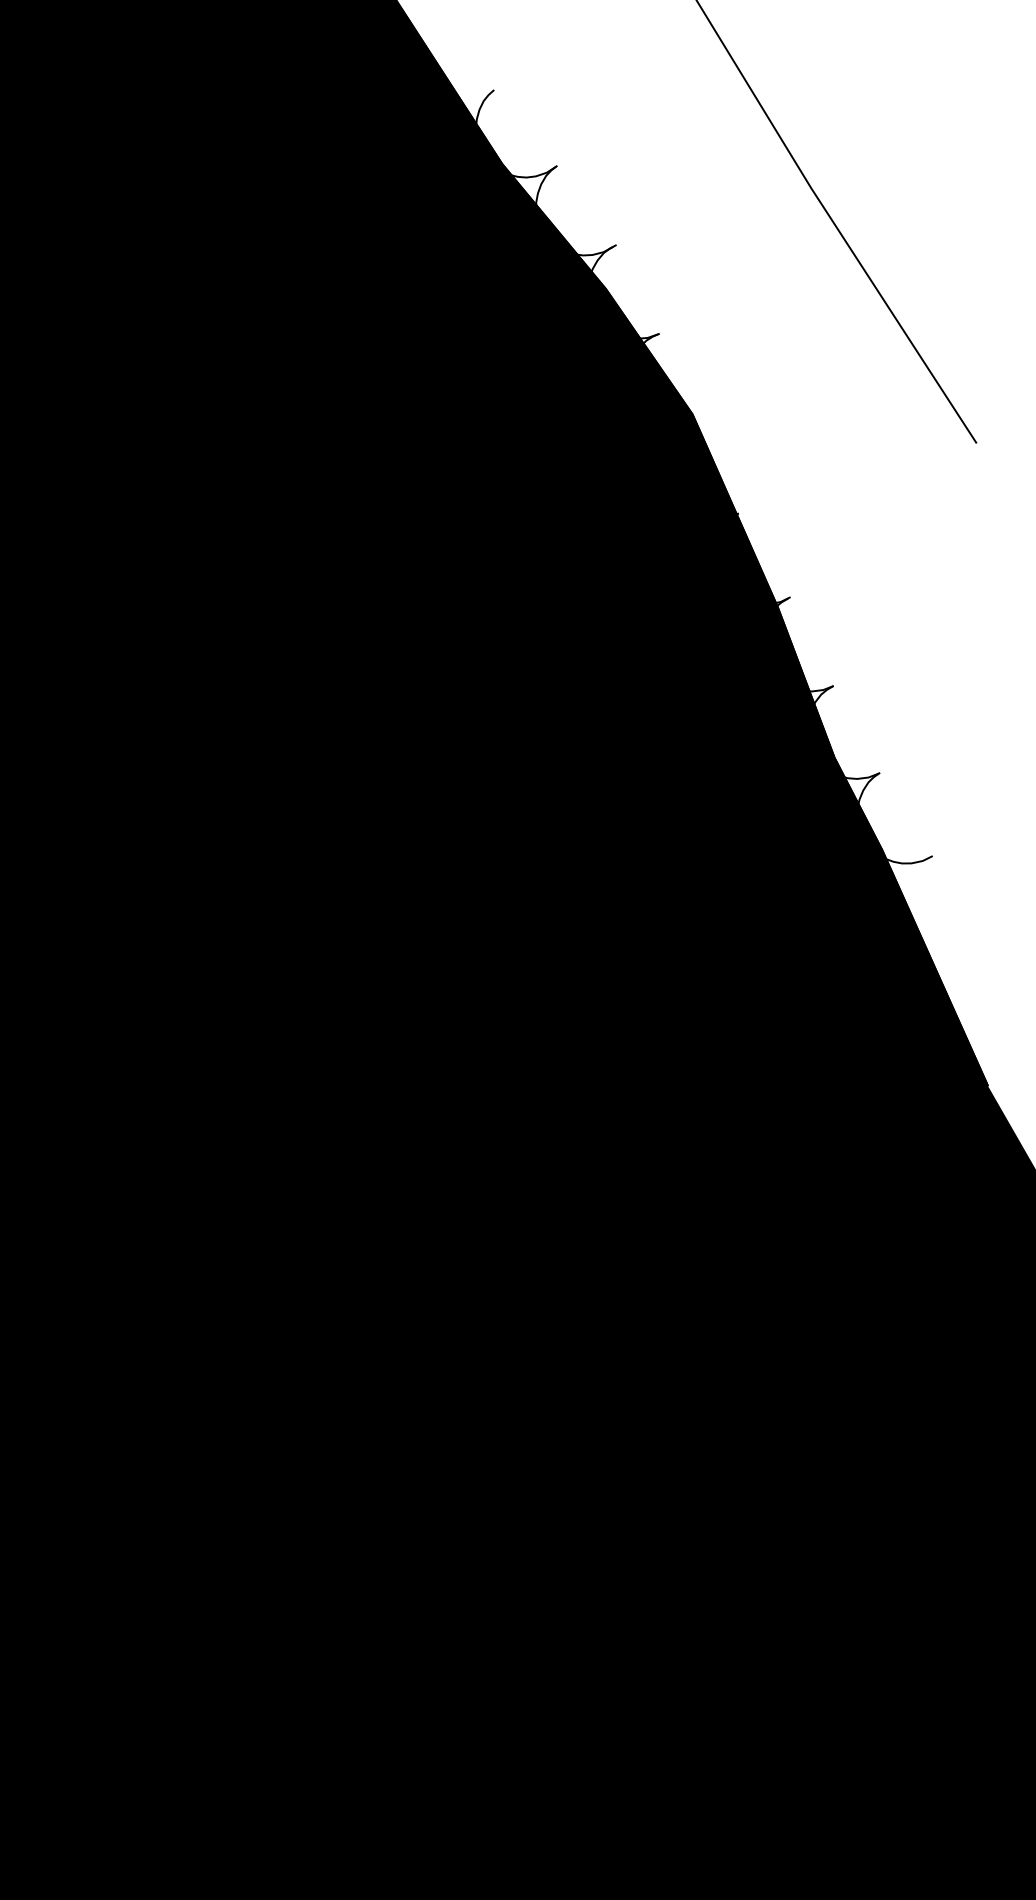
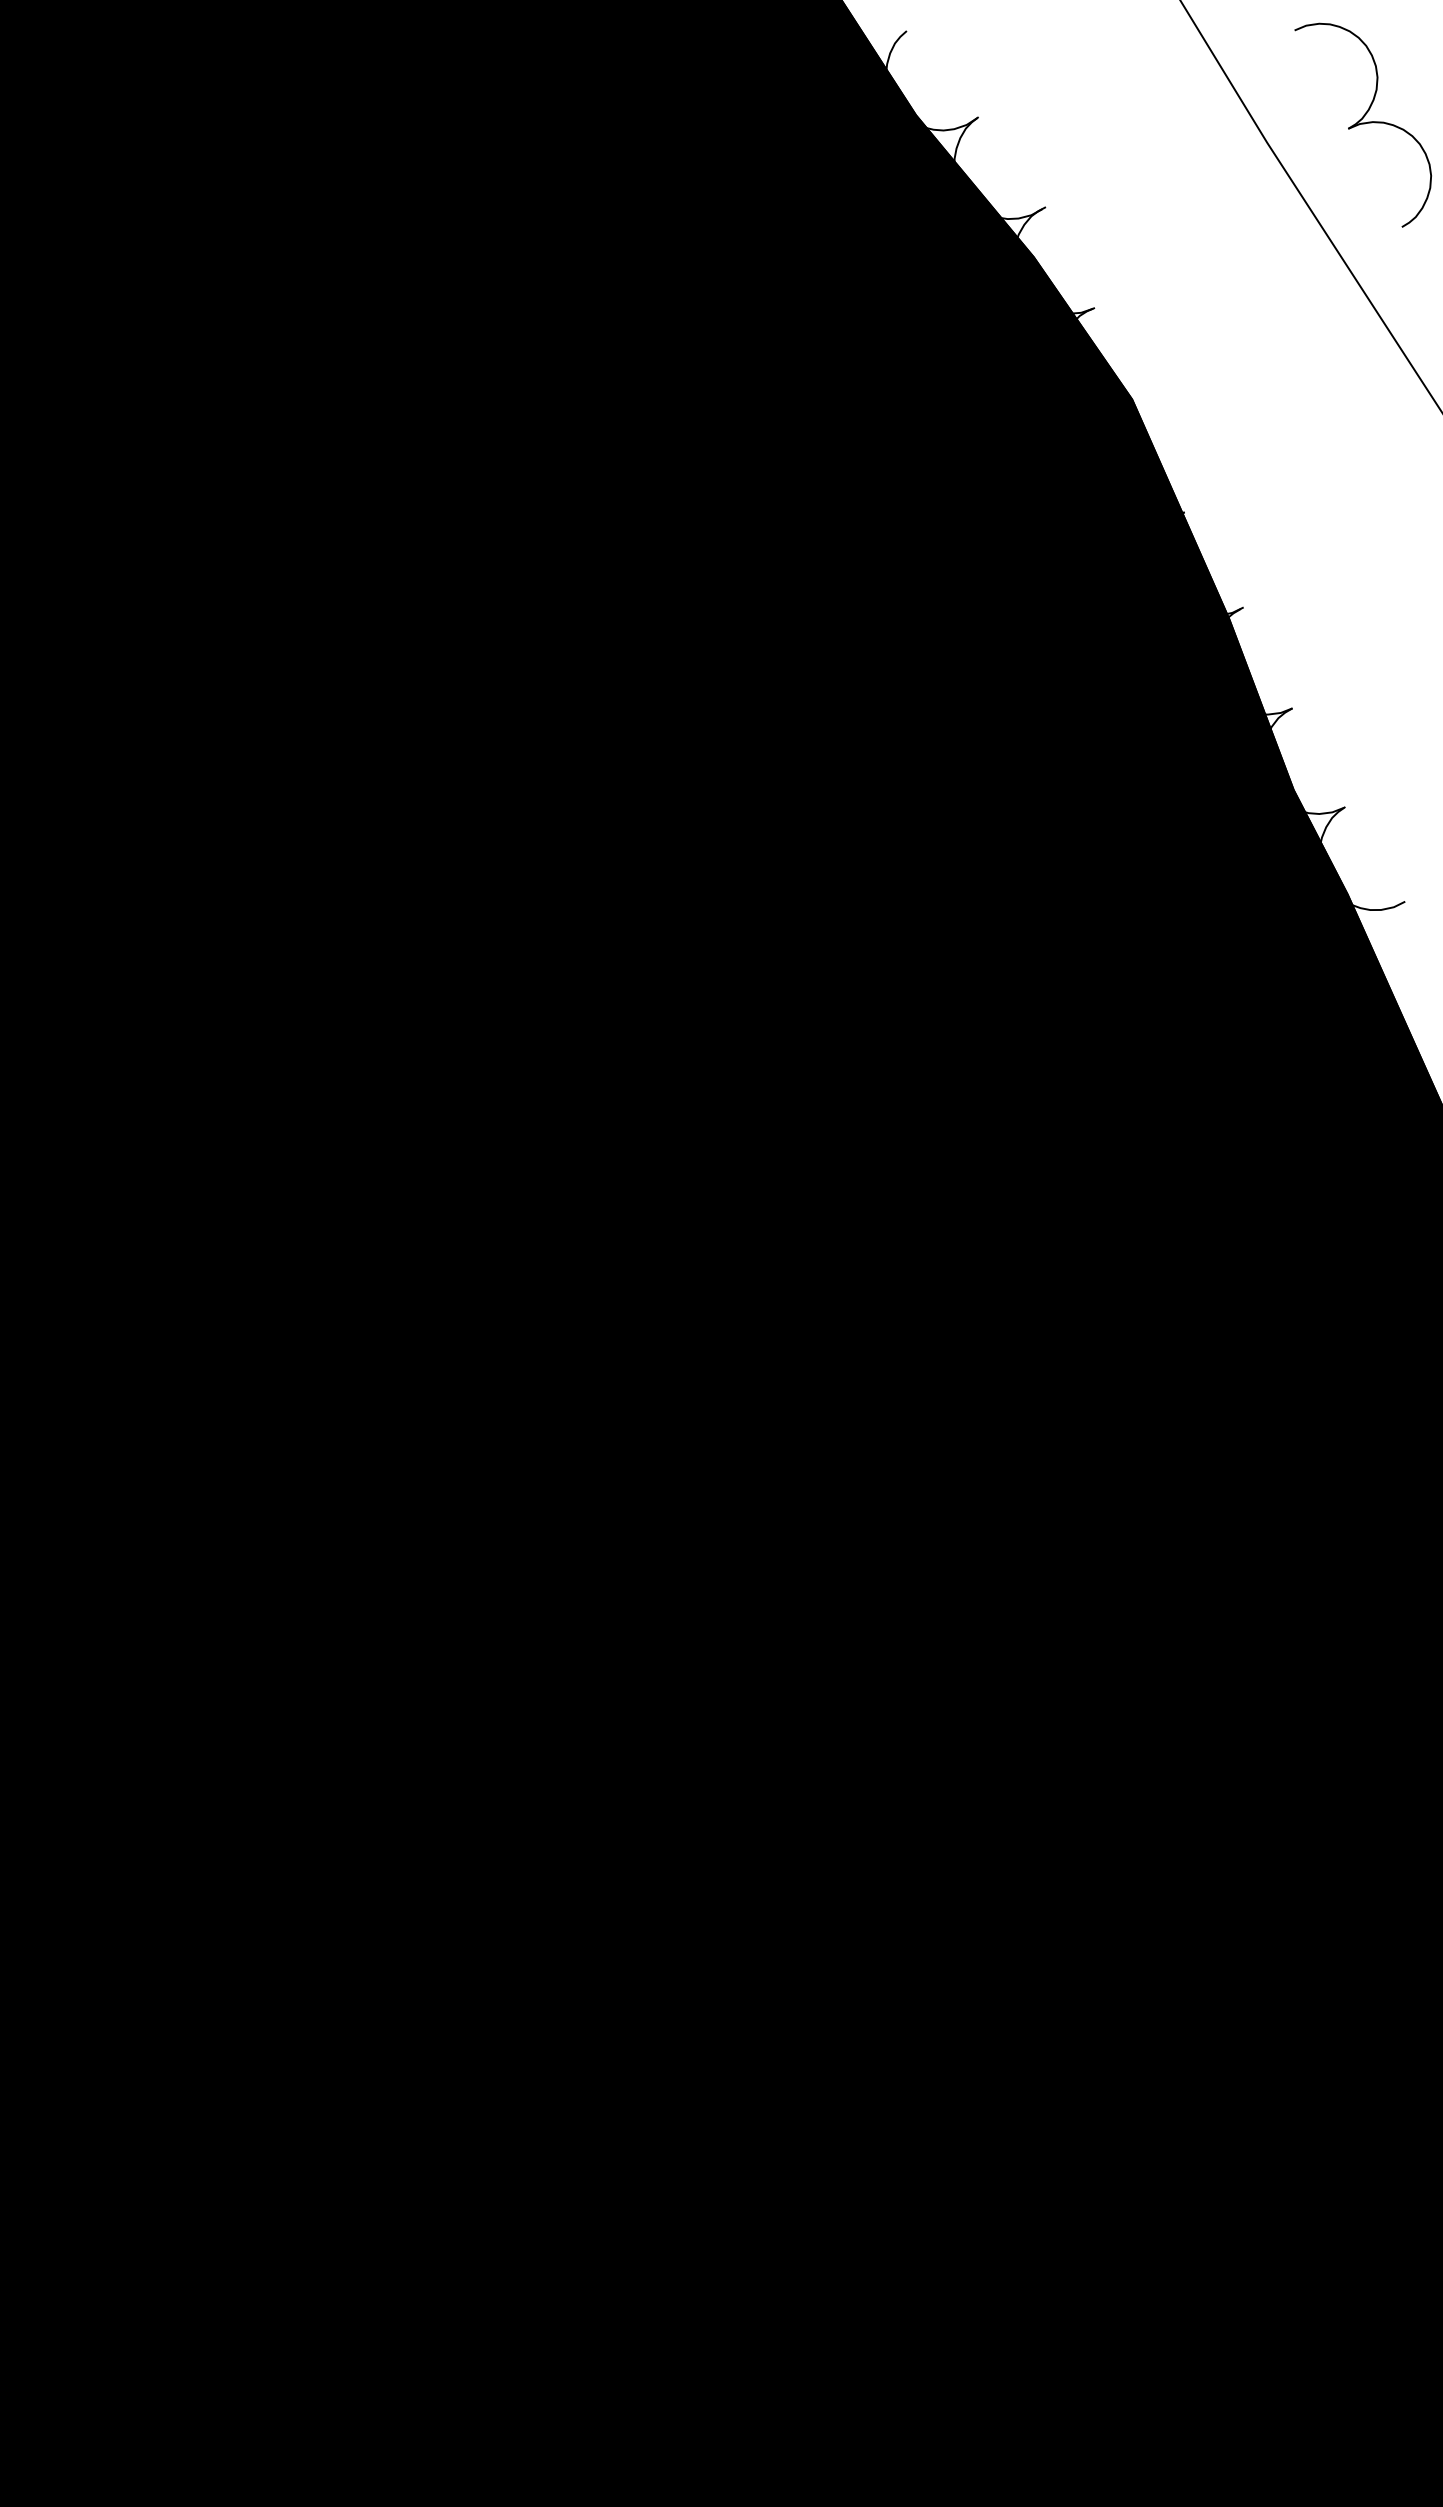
part: (895, 172) -> (1362, 124), added

